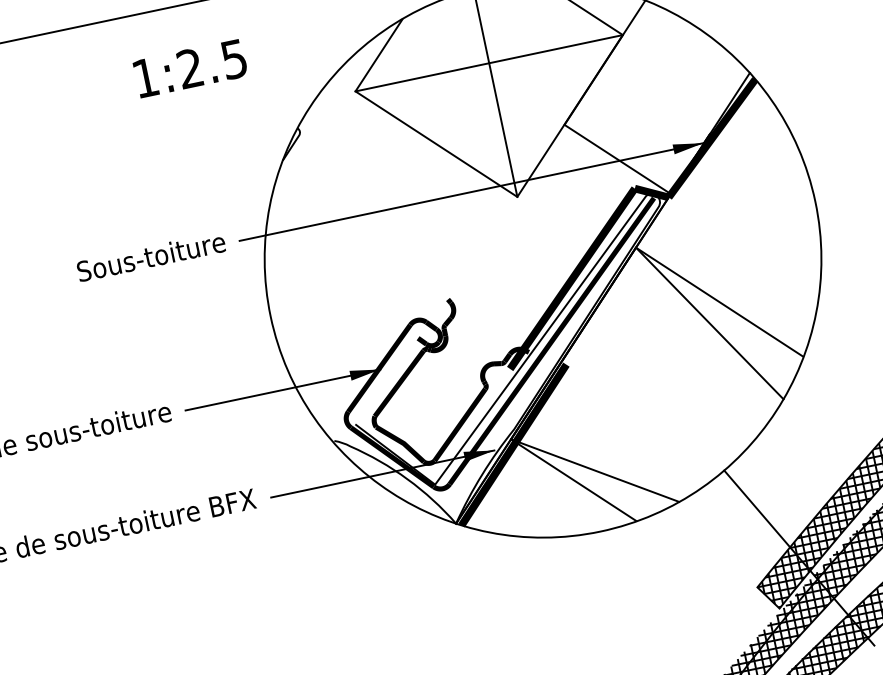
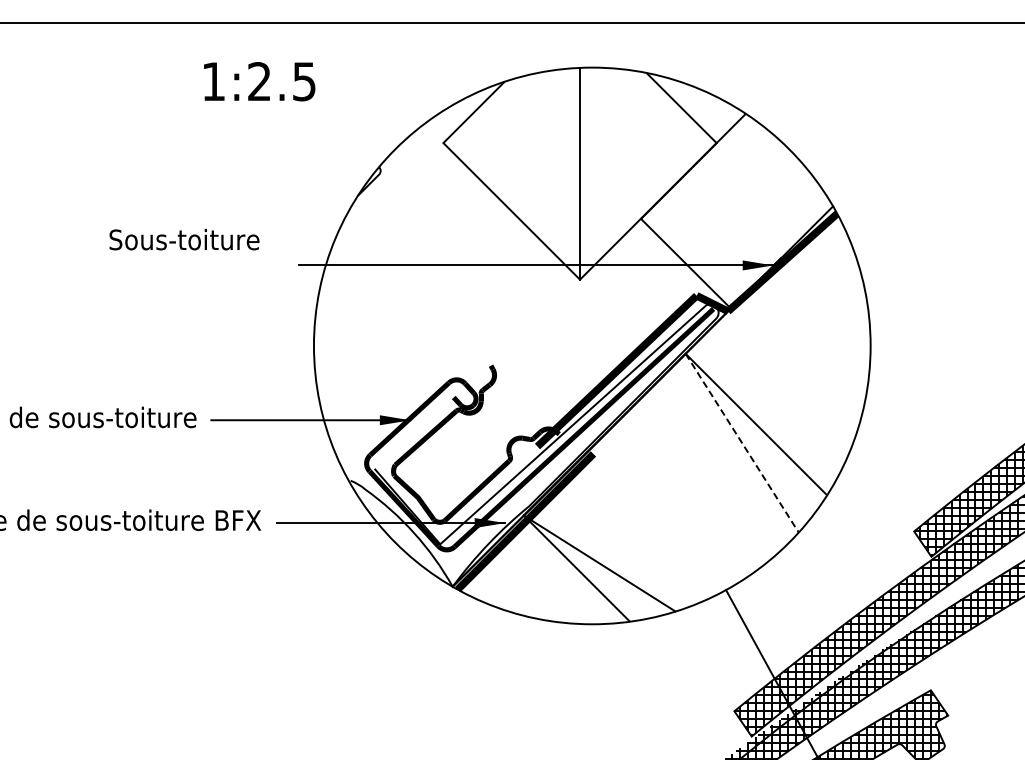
line: (488, 63) -> (579, 143), removed
text: (190, 68) -> (259, 81), moved
text: (151, 256) -> (184, 239), moved
line: (710, 323) -> (742, 443), solid -> dashed

